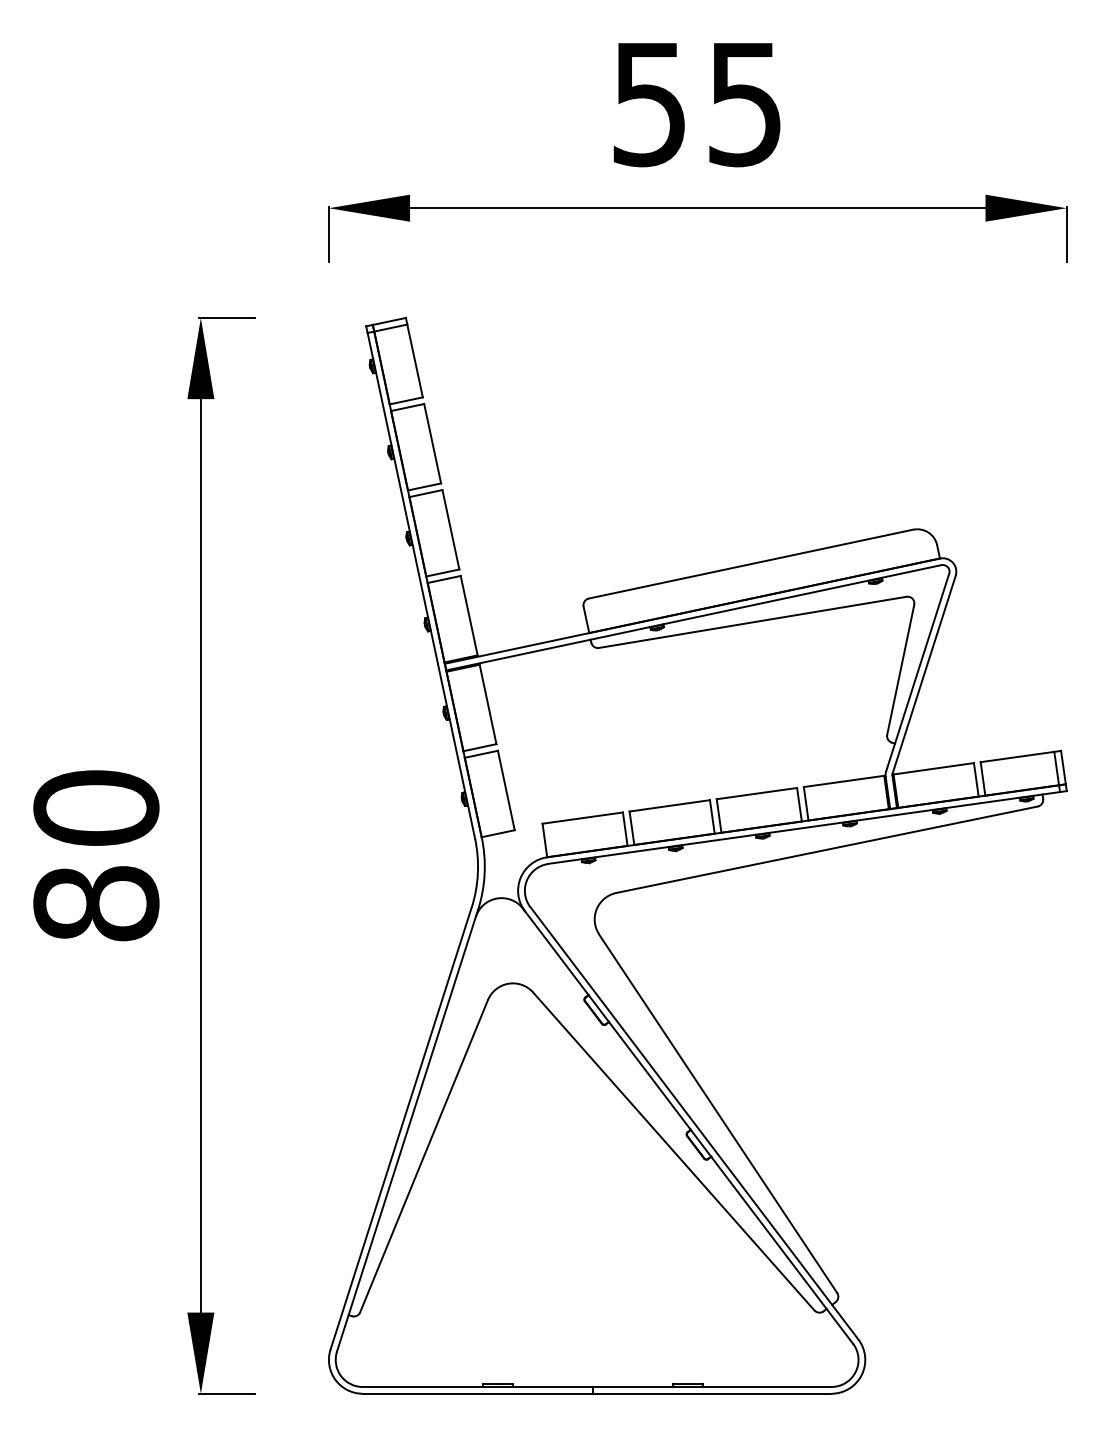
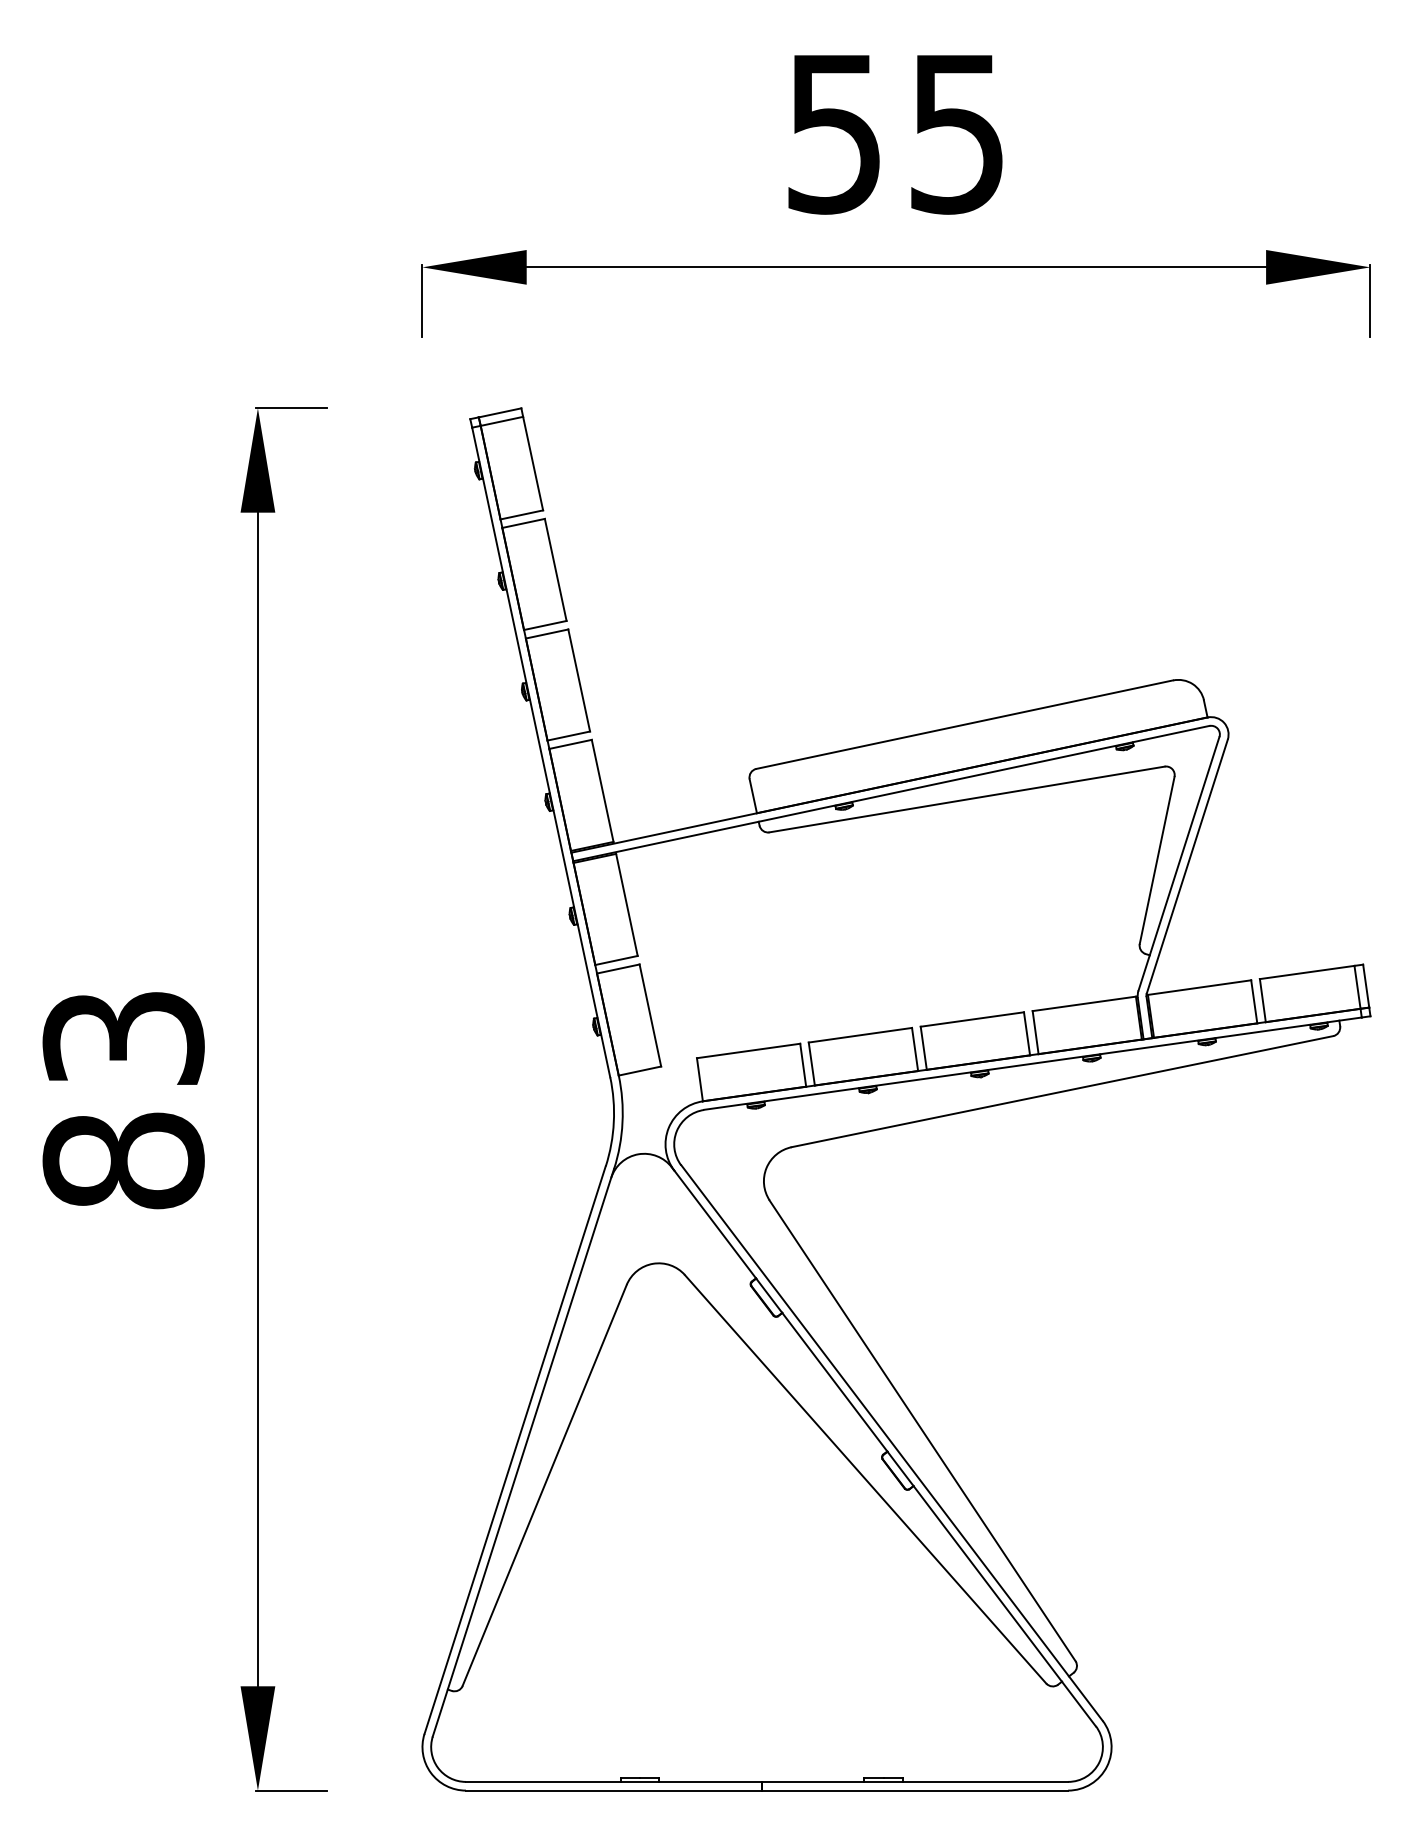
text: (96, 807) -> (123, 1037), 80 -> 83

